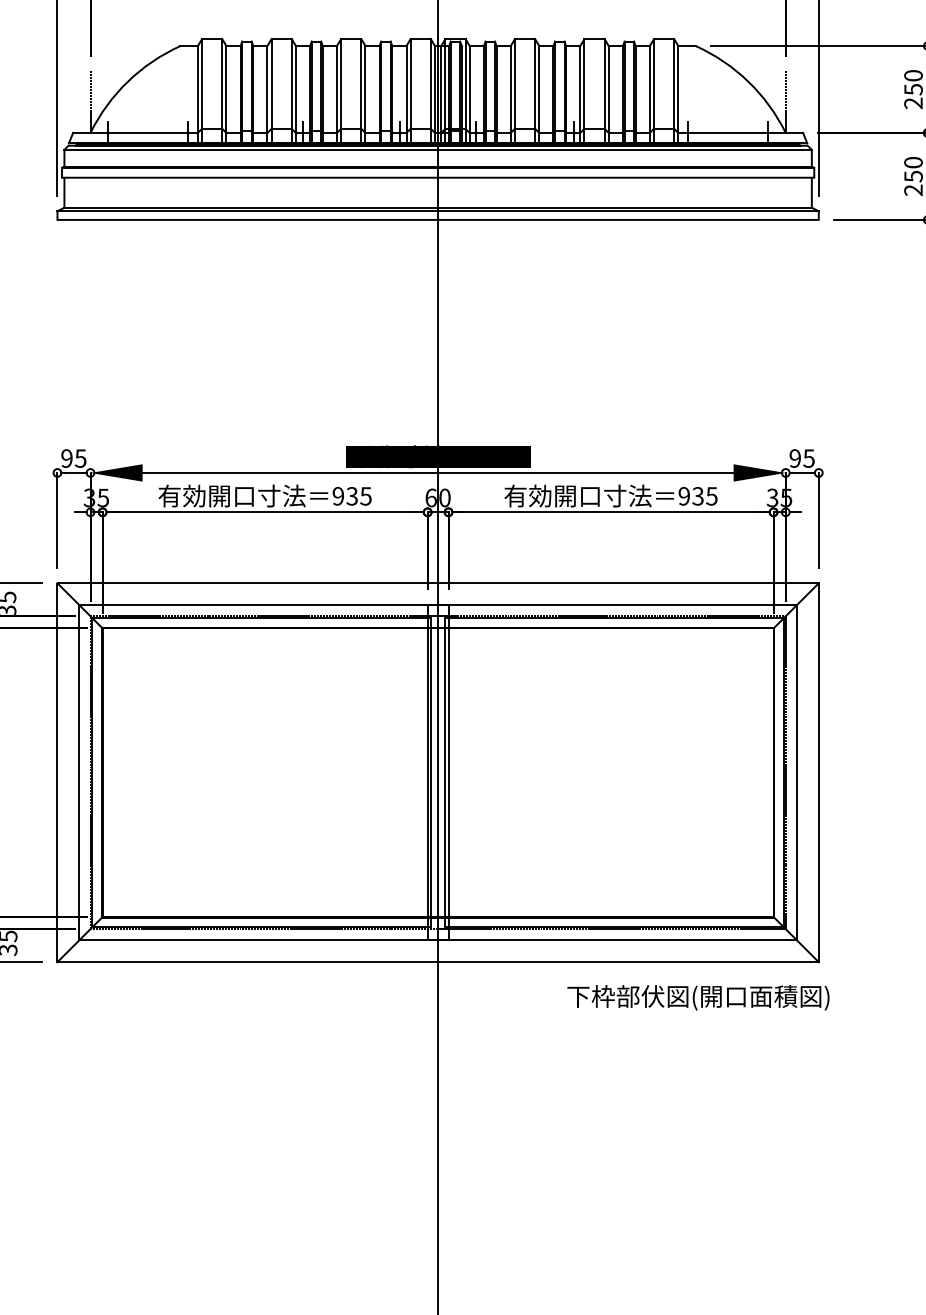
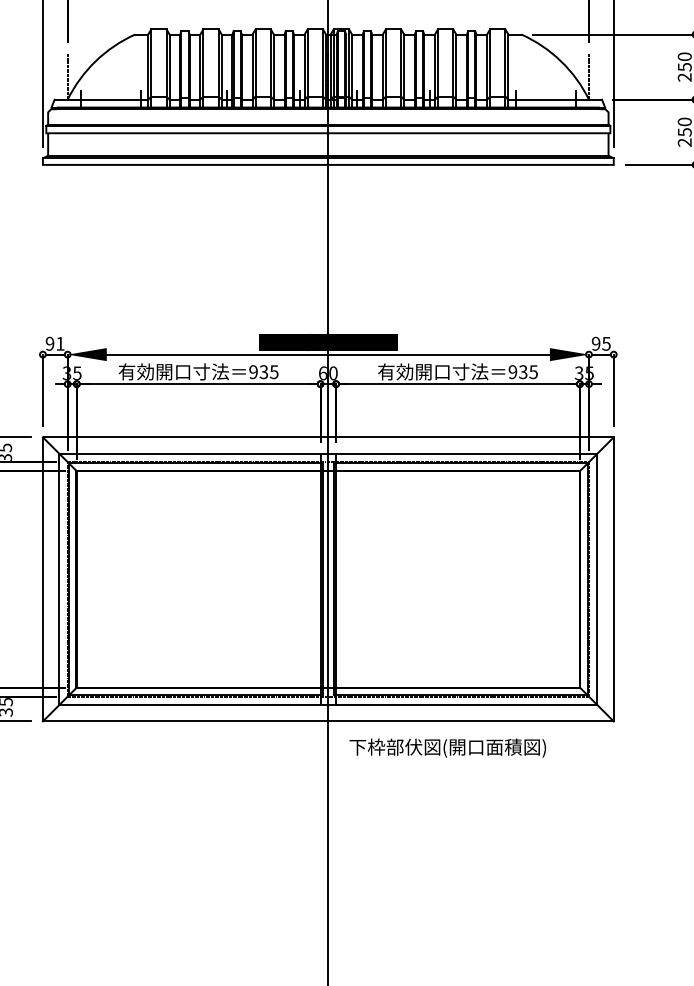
line: (437, 149) -> (327, 112), removed
text: (80, 458) -> (60, 343), 95 -> 91
text: (698, 997) -> (447, 747), moved

